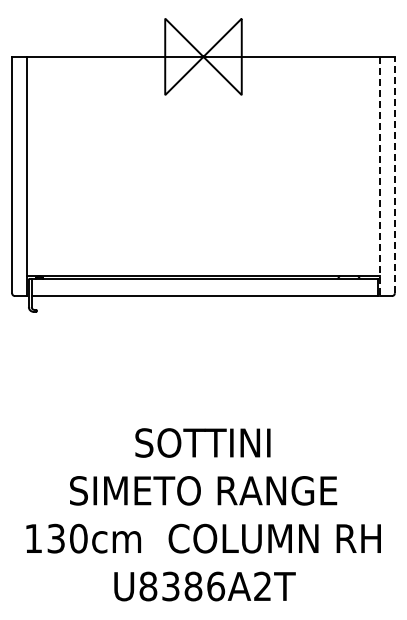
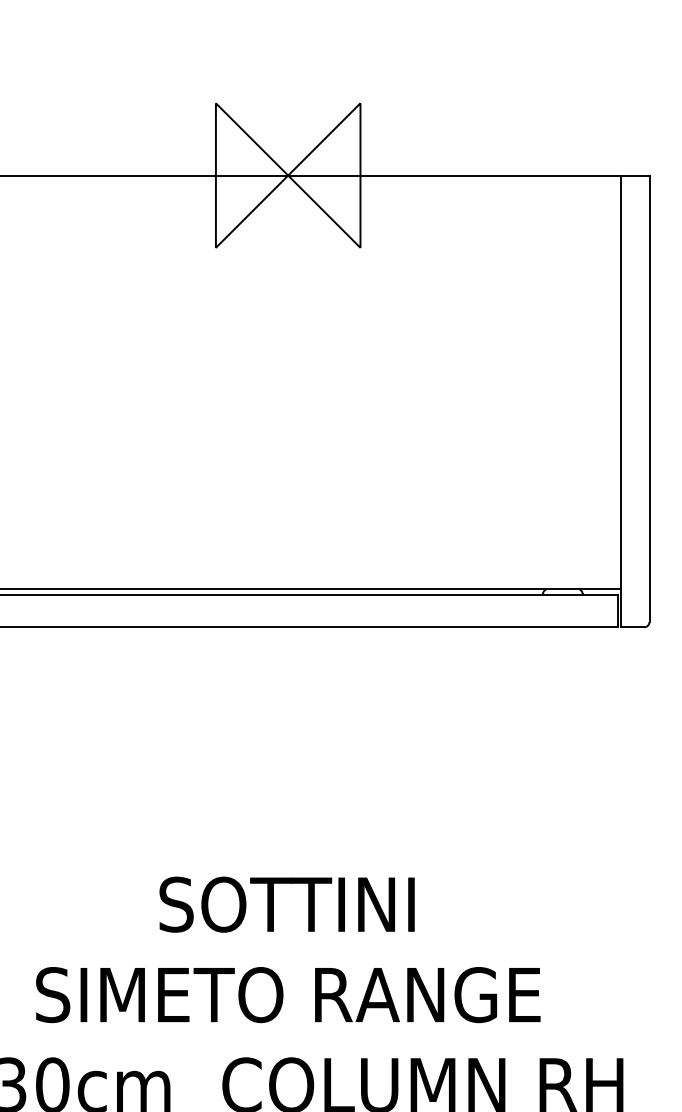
line: (394, 174) -> (648, 397), dashed -> solid
line: (379, 176) -> (620, 401), dashed -> solid

